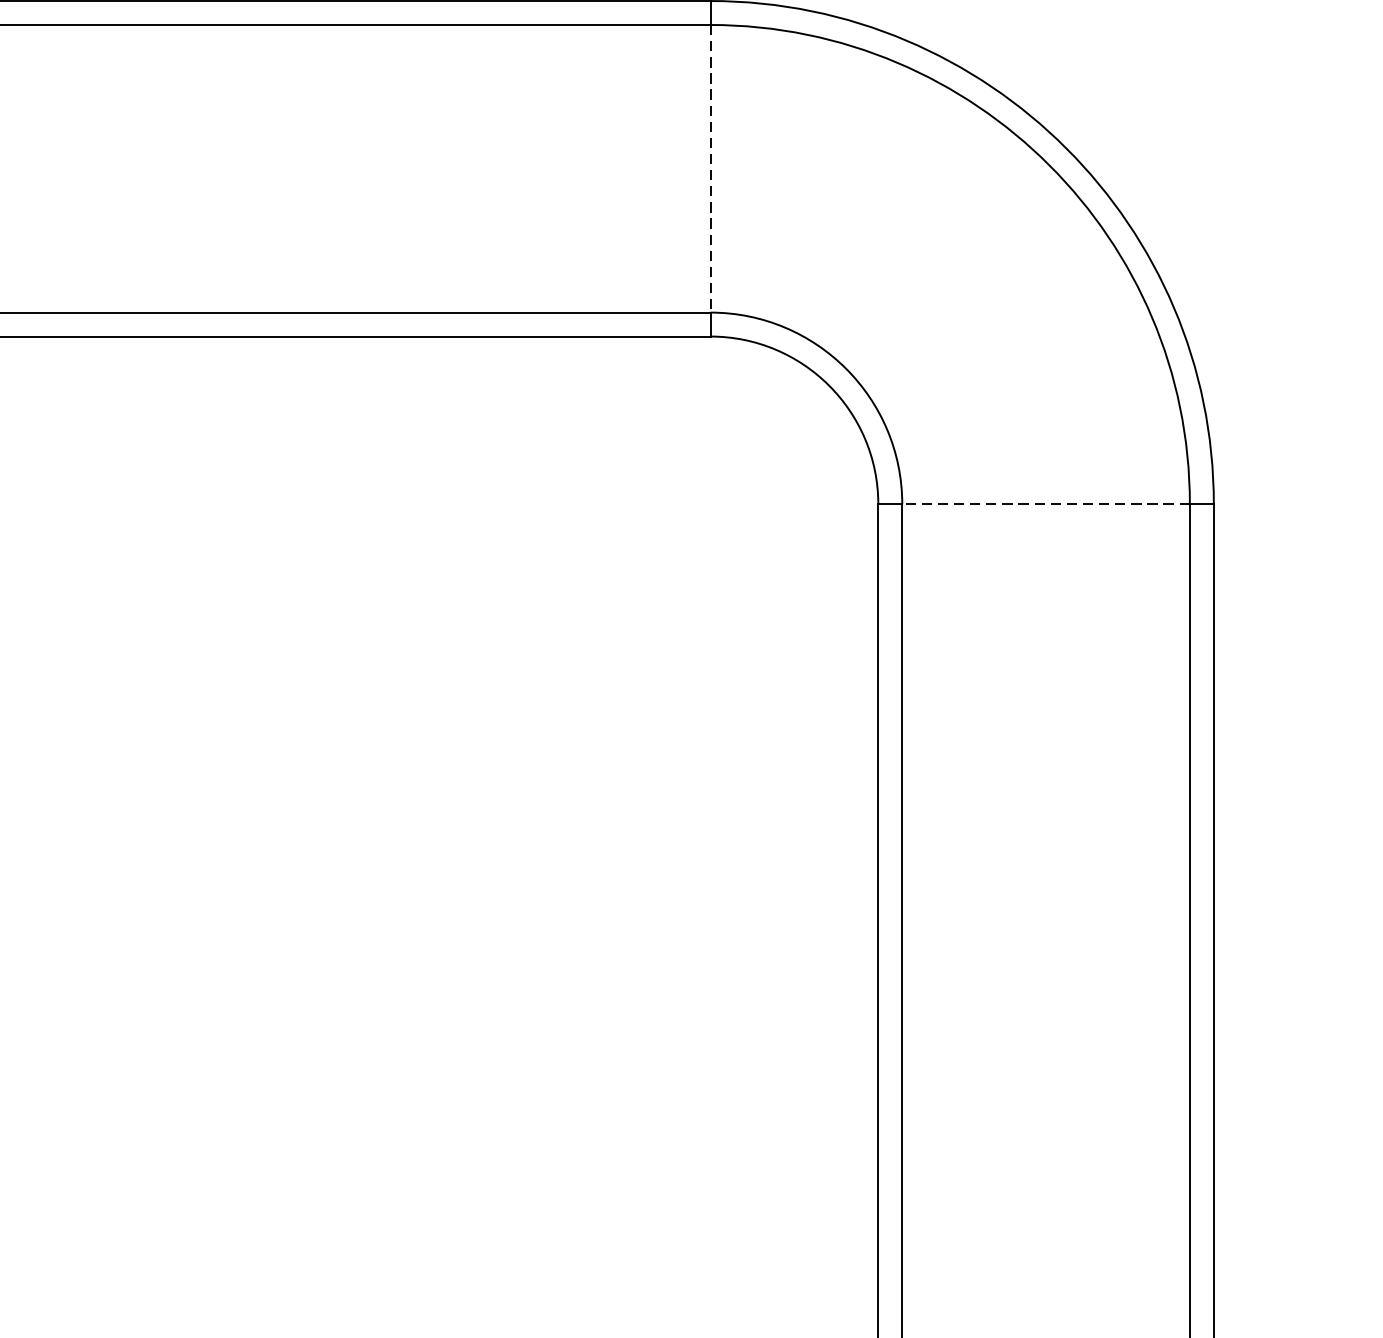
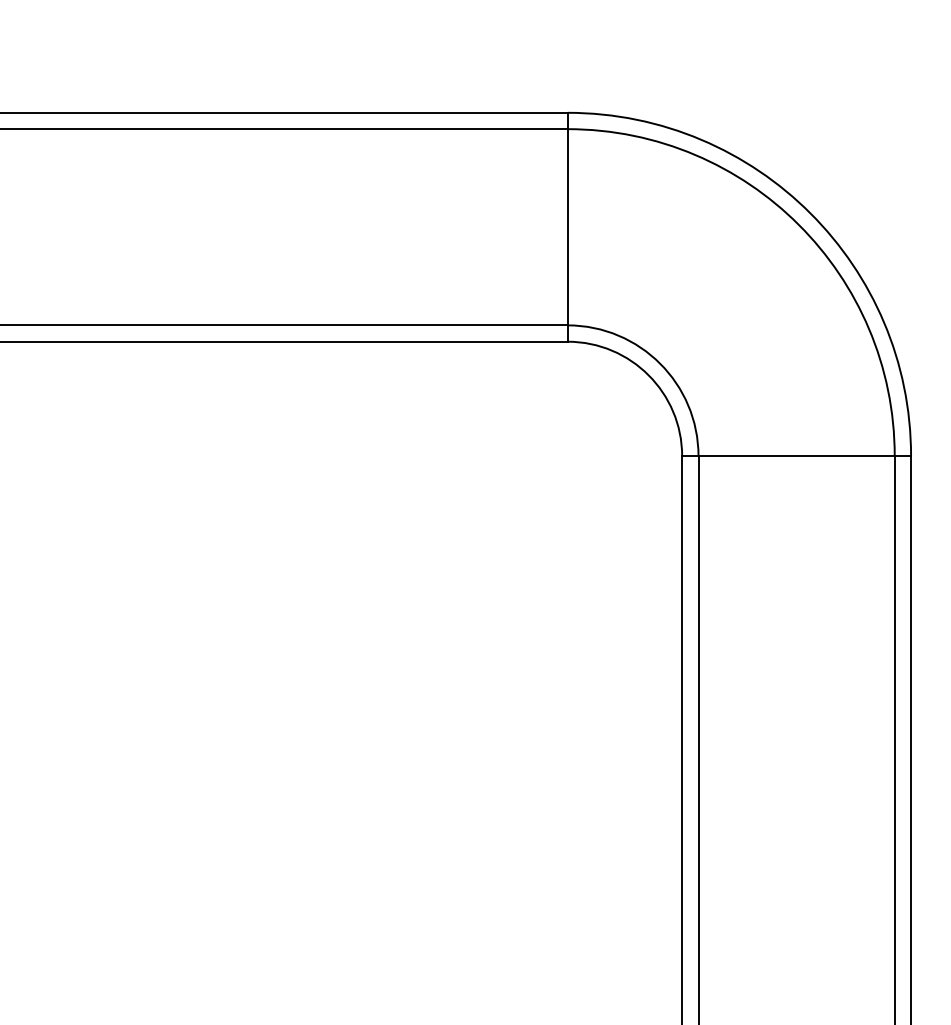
line: (710, 169) -> (567, 227), dashed -> solid
line: (1045, 504) -> (796, 456), dashed -> solid

